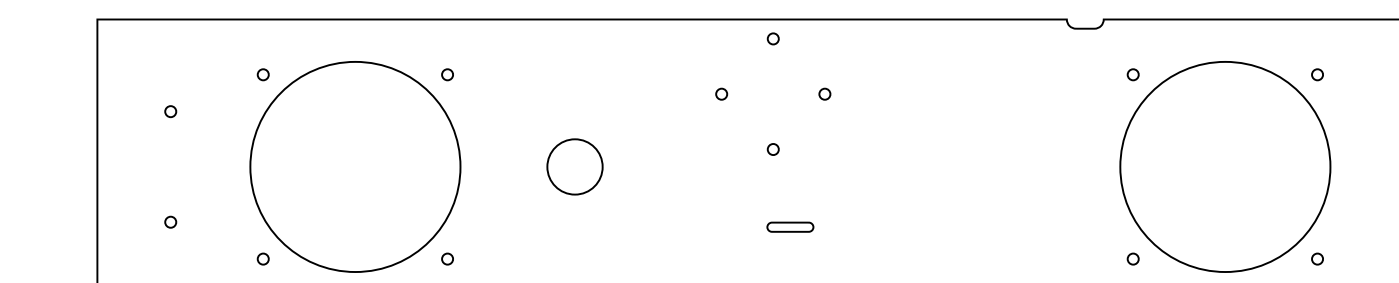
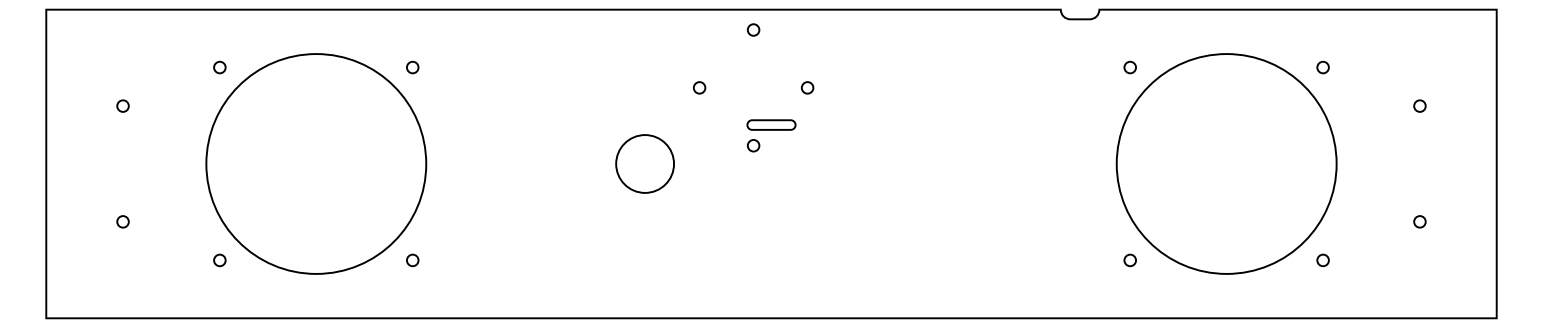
circle: (574, 166) -> (644, 163), moved
part: (790, 226) -> (771, 124), moved

